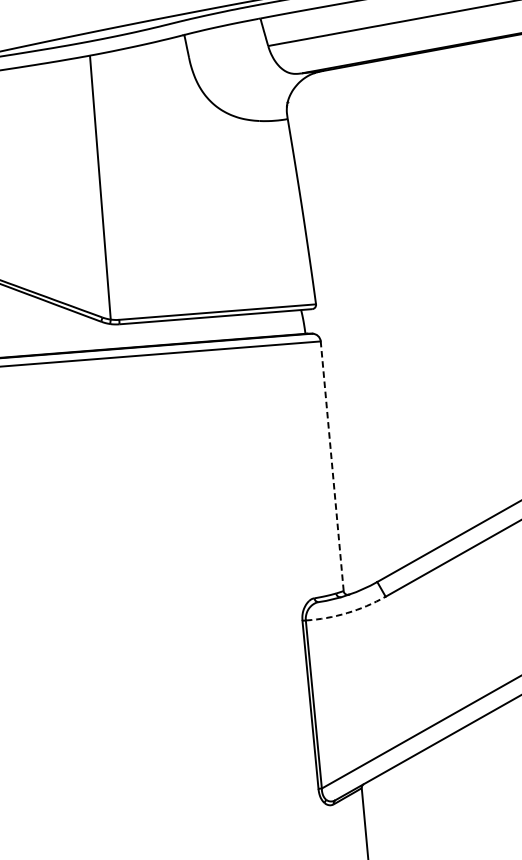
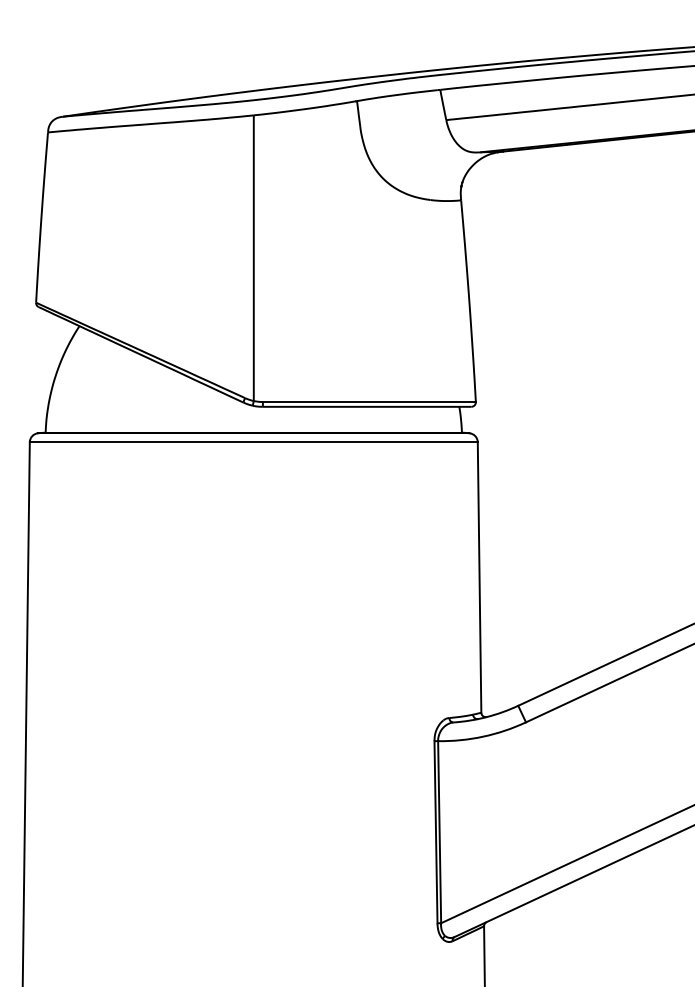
line: (332, 465) -> (479, 576), dashed -> solid
arc: (347, 612) -> (483, 736), dashed -> solid

